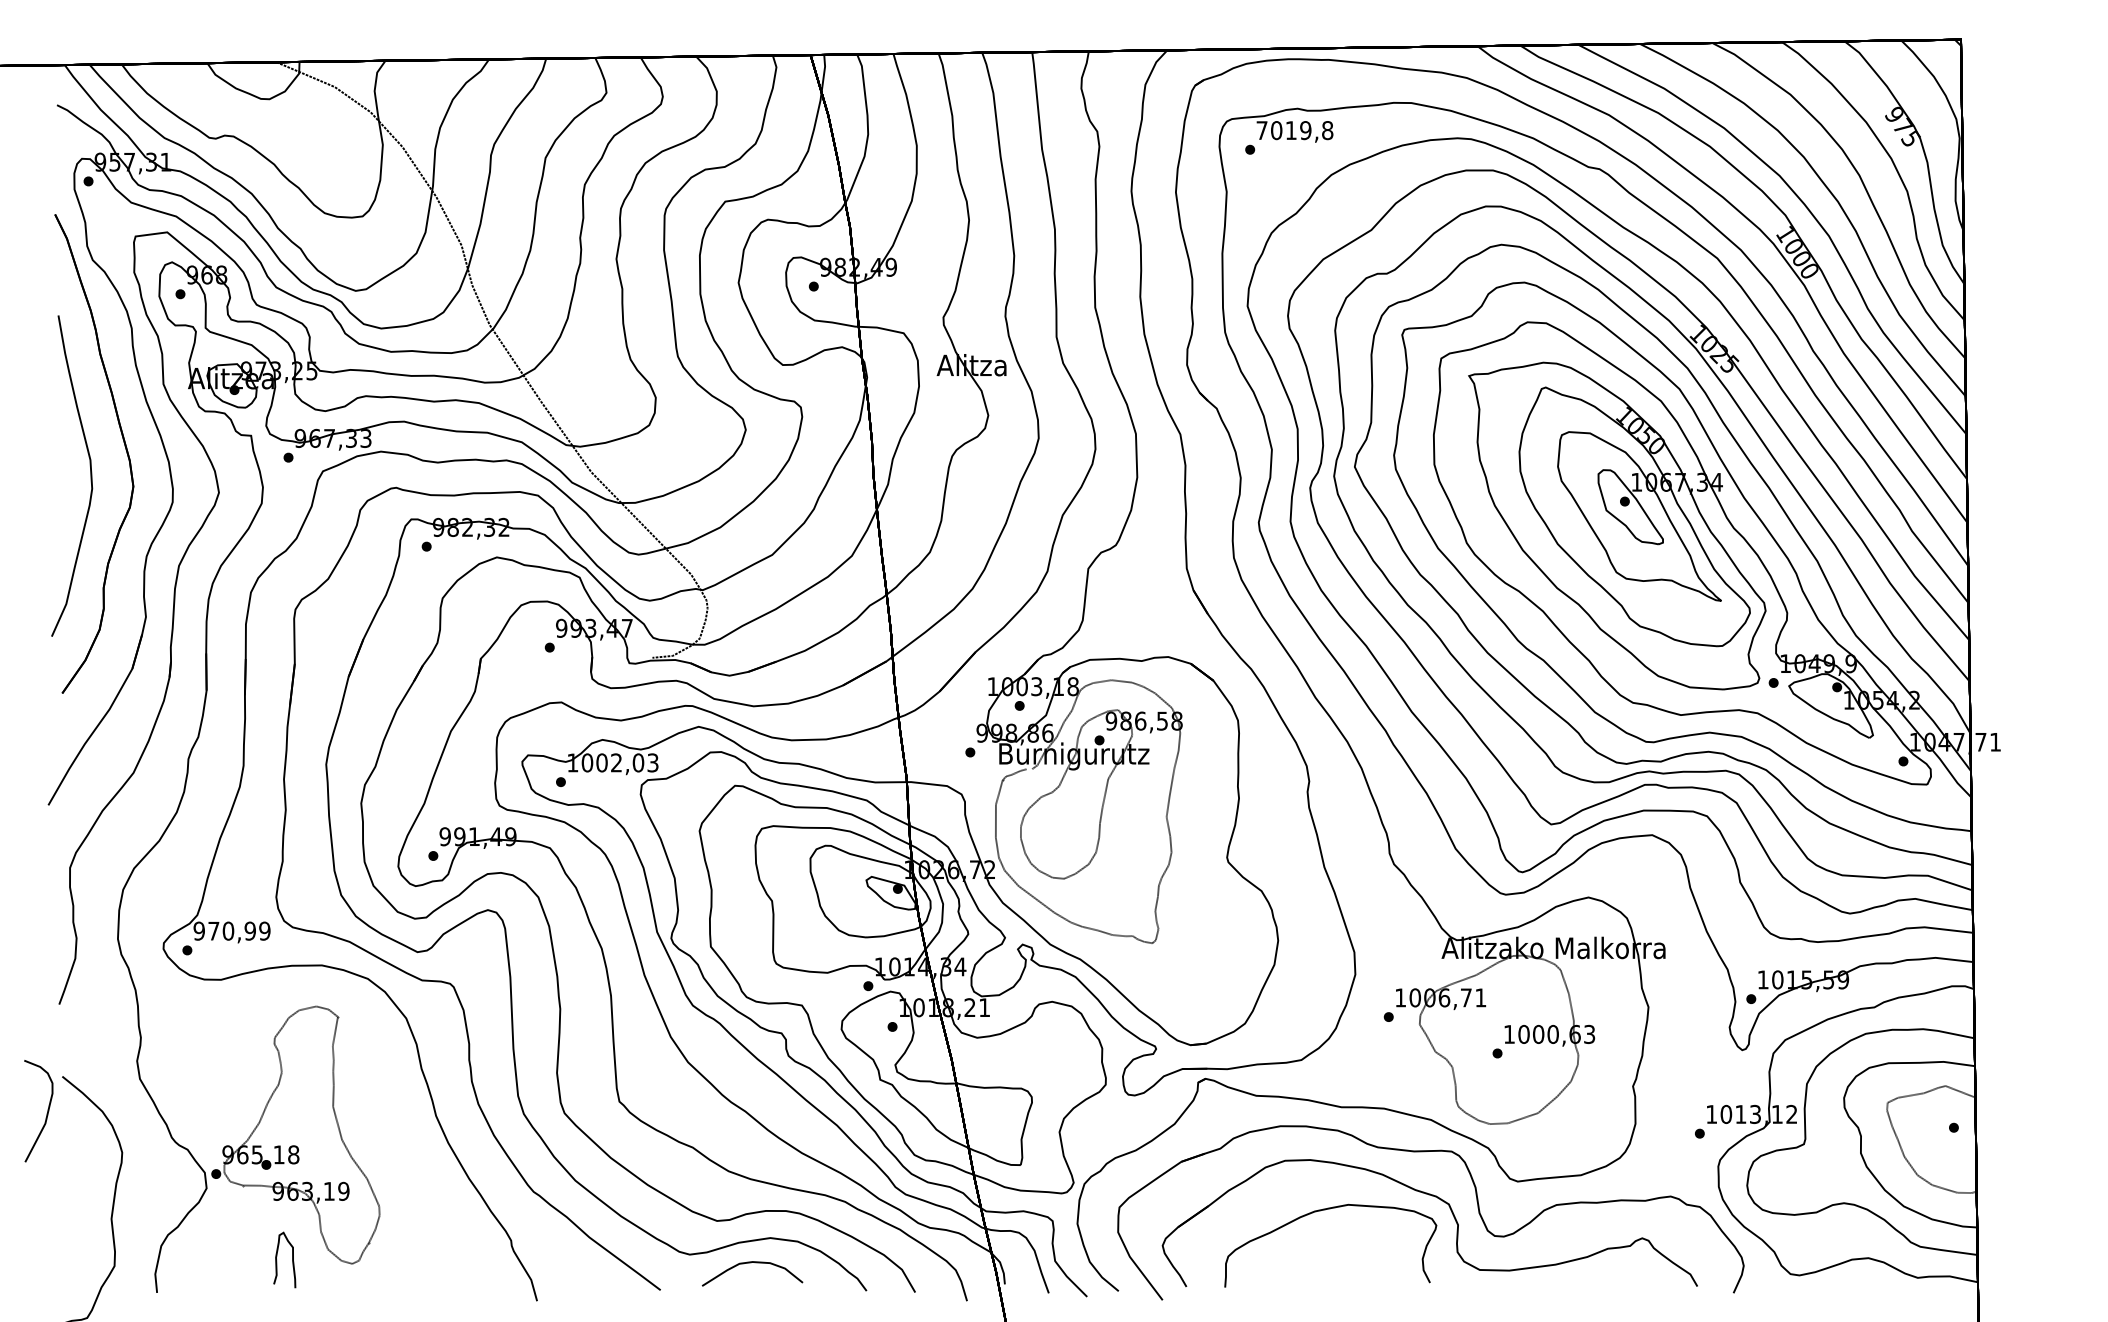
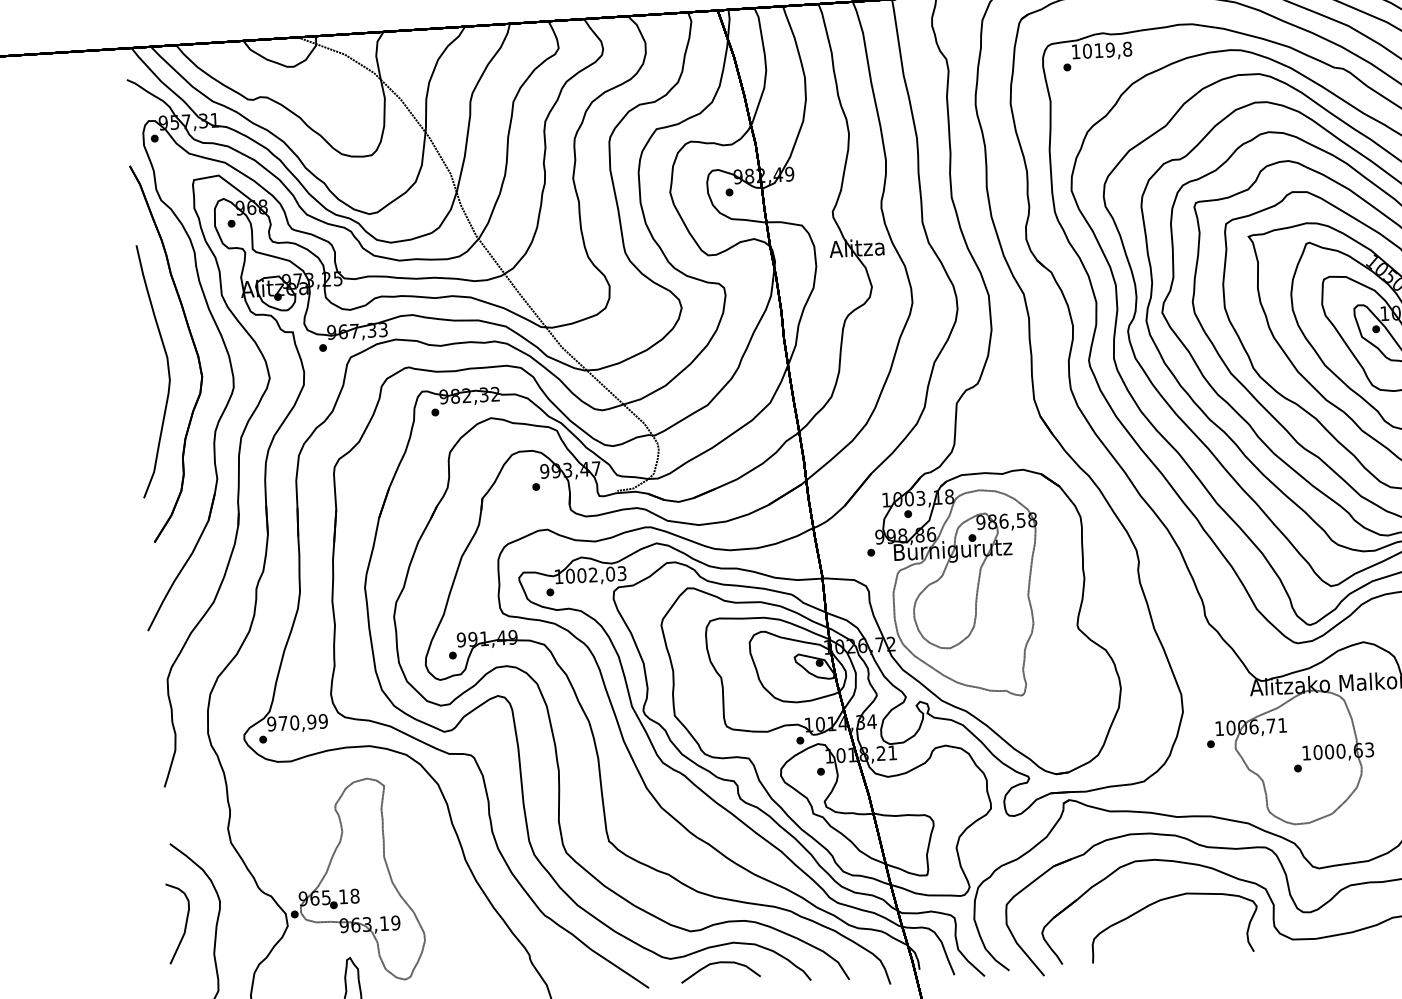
text: (1261, 130) -> (1075, 51), 7019,8 -> 1019,8
curve: (46, 1113) -> (185, 925), moved

